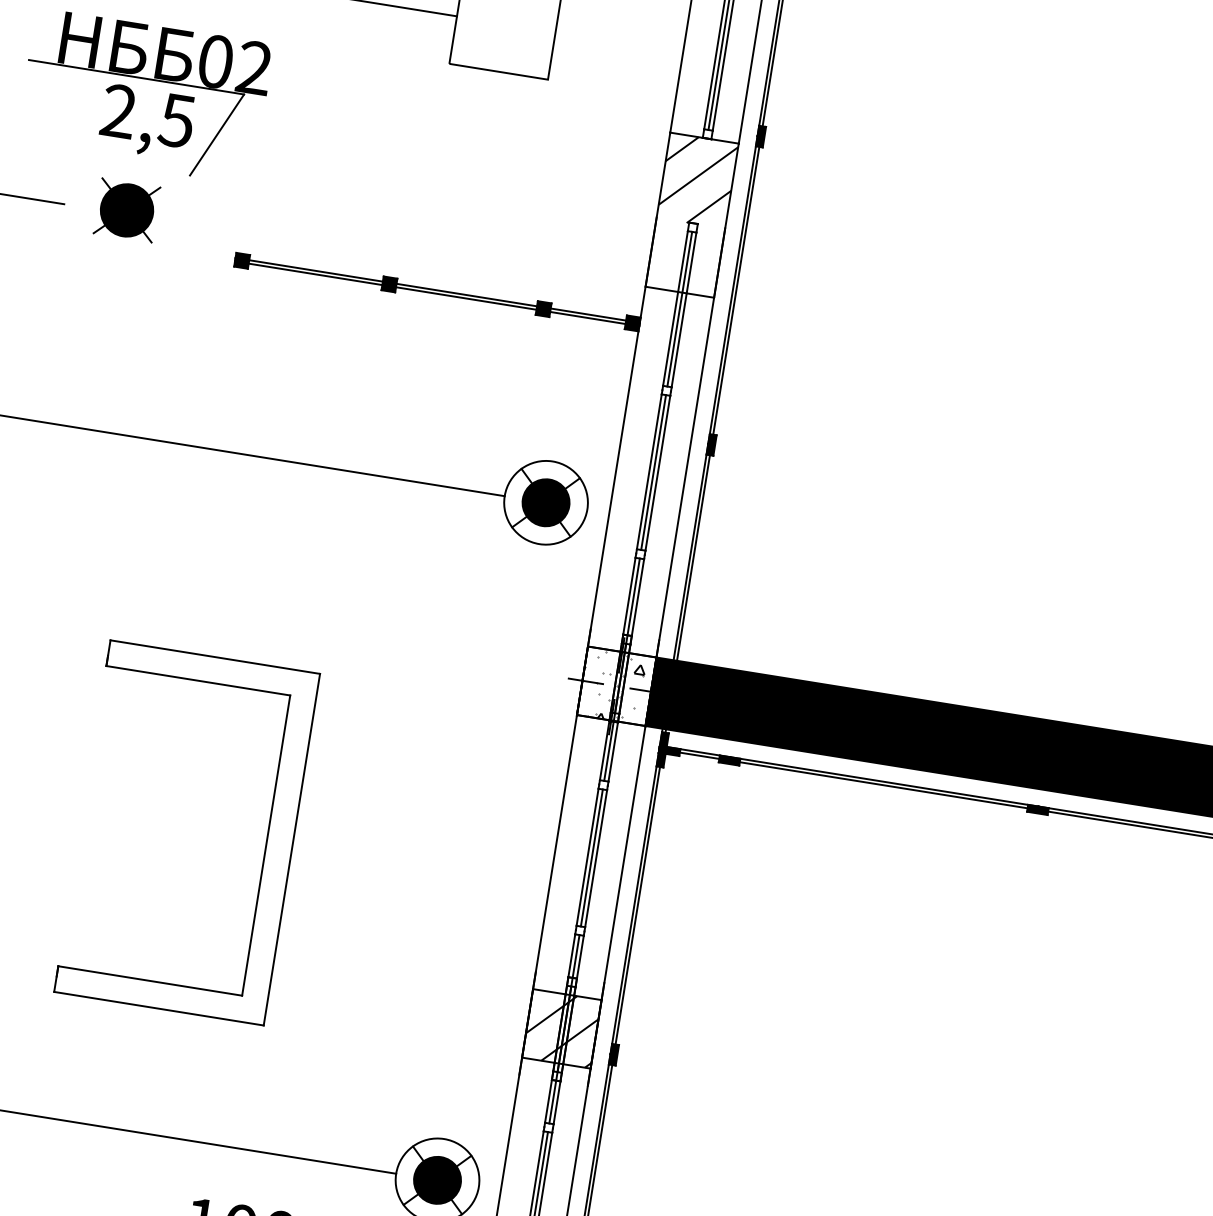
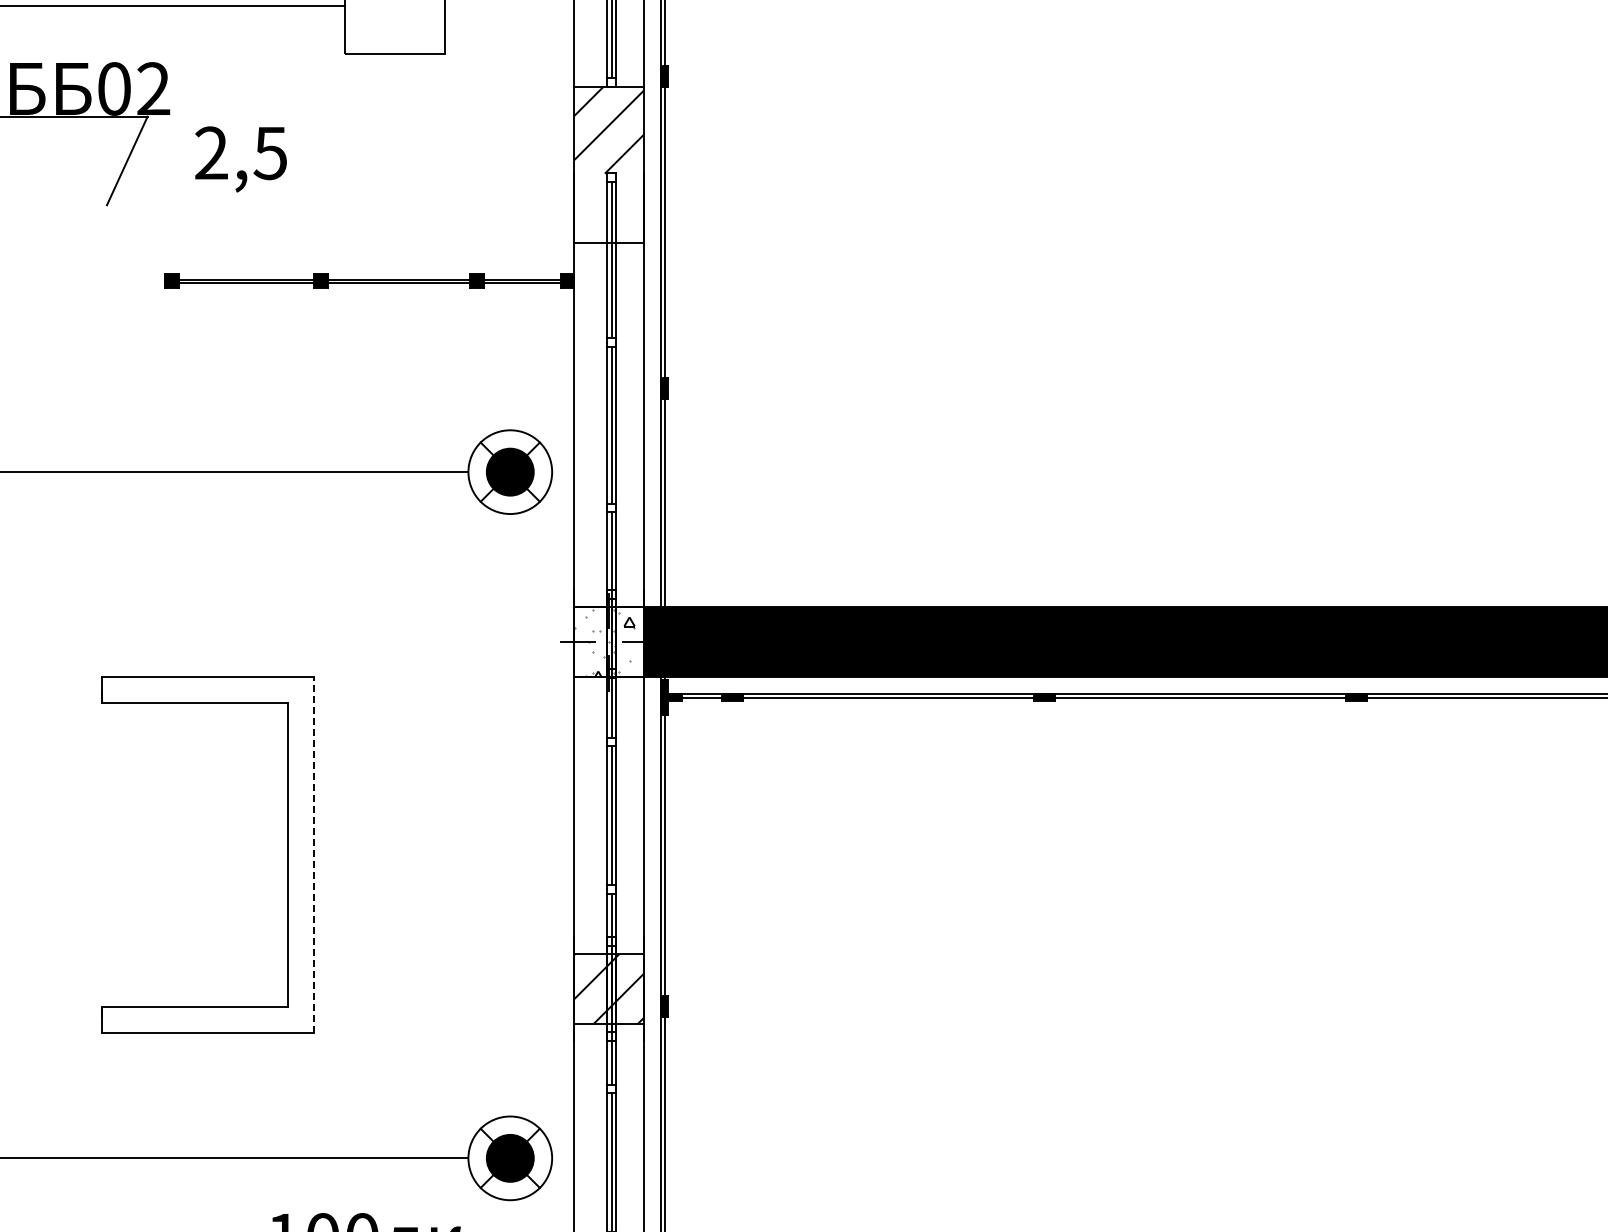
text: (146, 122) -> (240, 159), moved
part: (126, 210) -> (49, 249), removed
line: (292, 849) -> (314, 854), solid -> dashed

